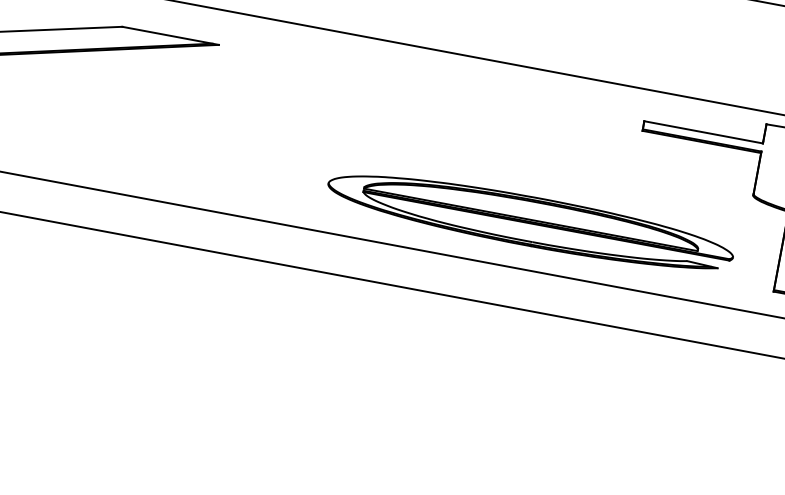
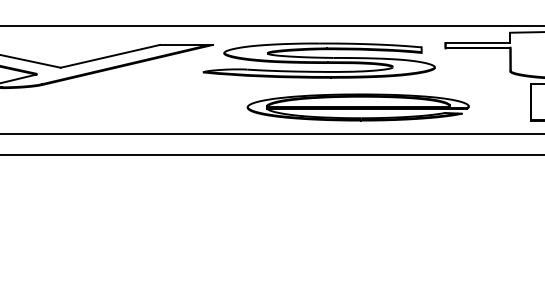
part: (406, 109) -> (318, 60), added
part: (529, 221) -> (357, 107), moved

